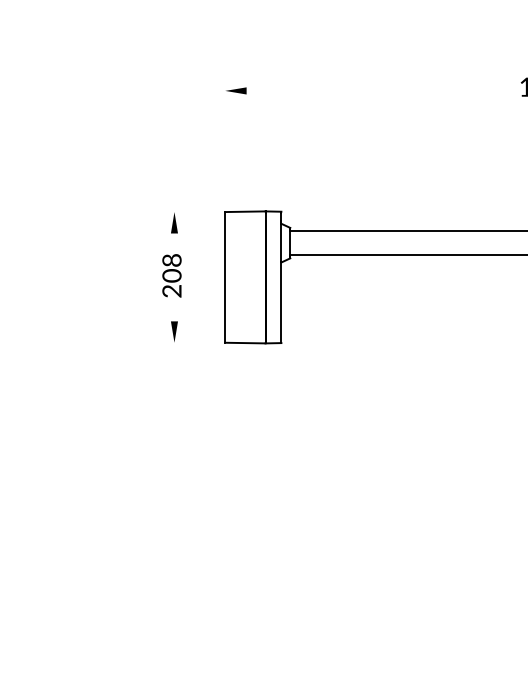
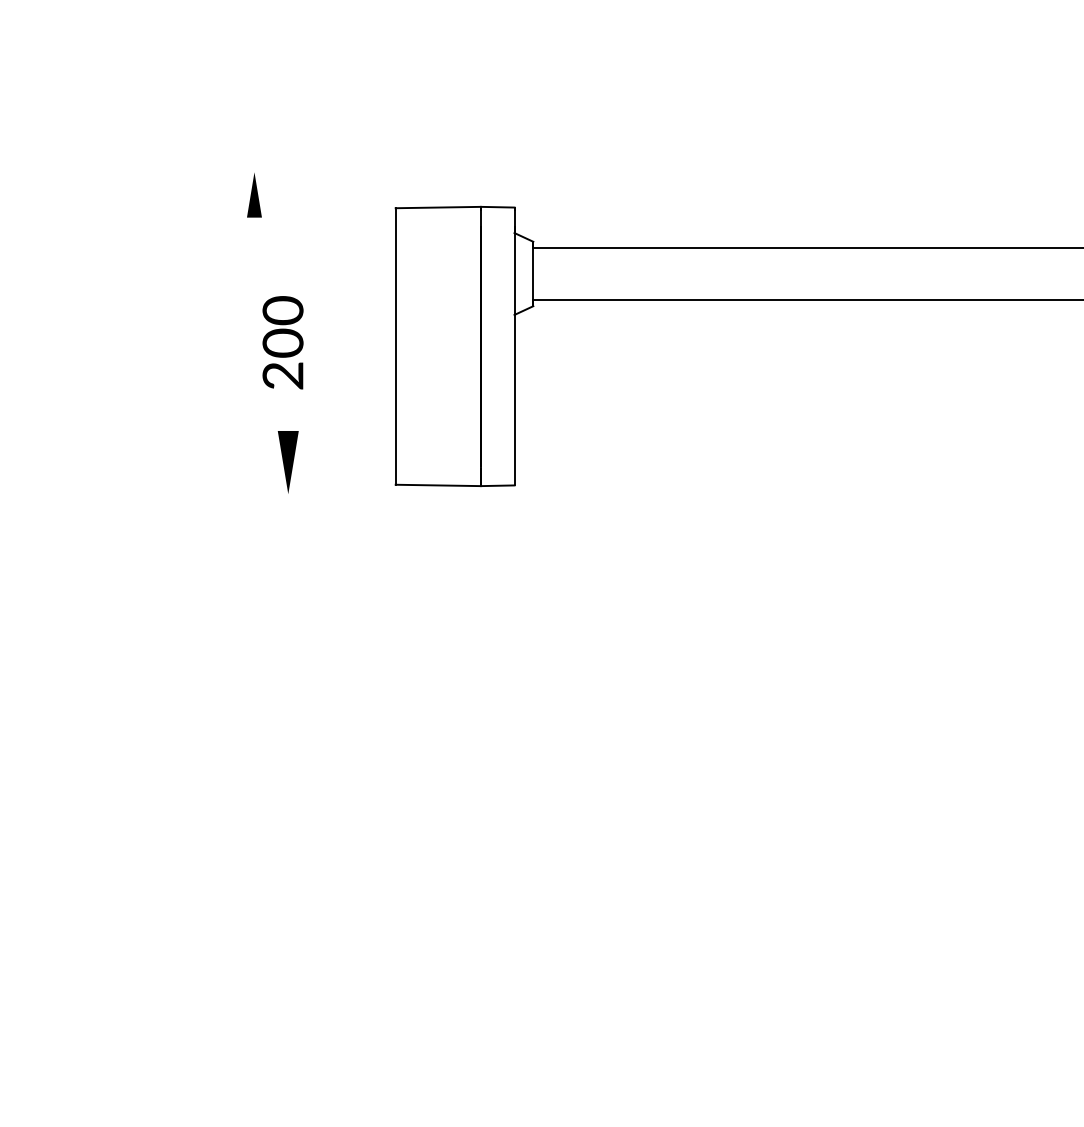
part: (174, 222) -> (254, 194), moved
text: (172, 260) -> (284, 310), 208 -> 200
part: (174, 331) -> (288, 460), size x1.4

